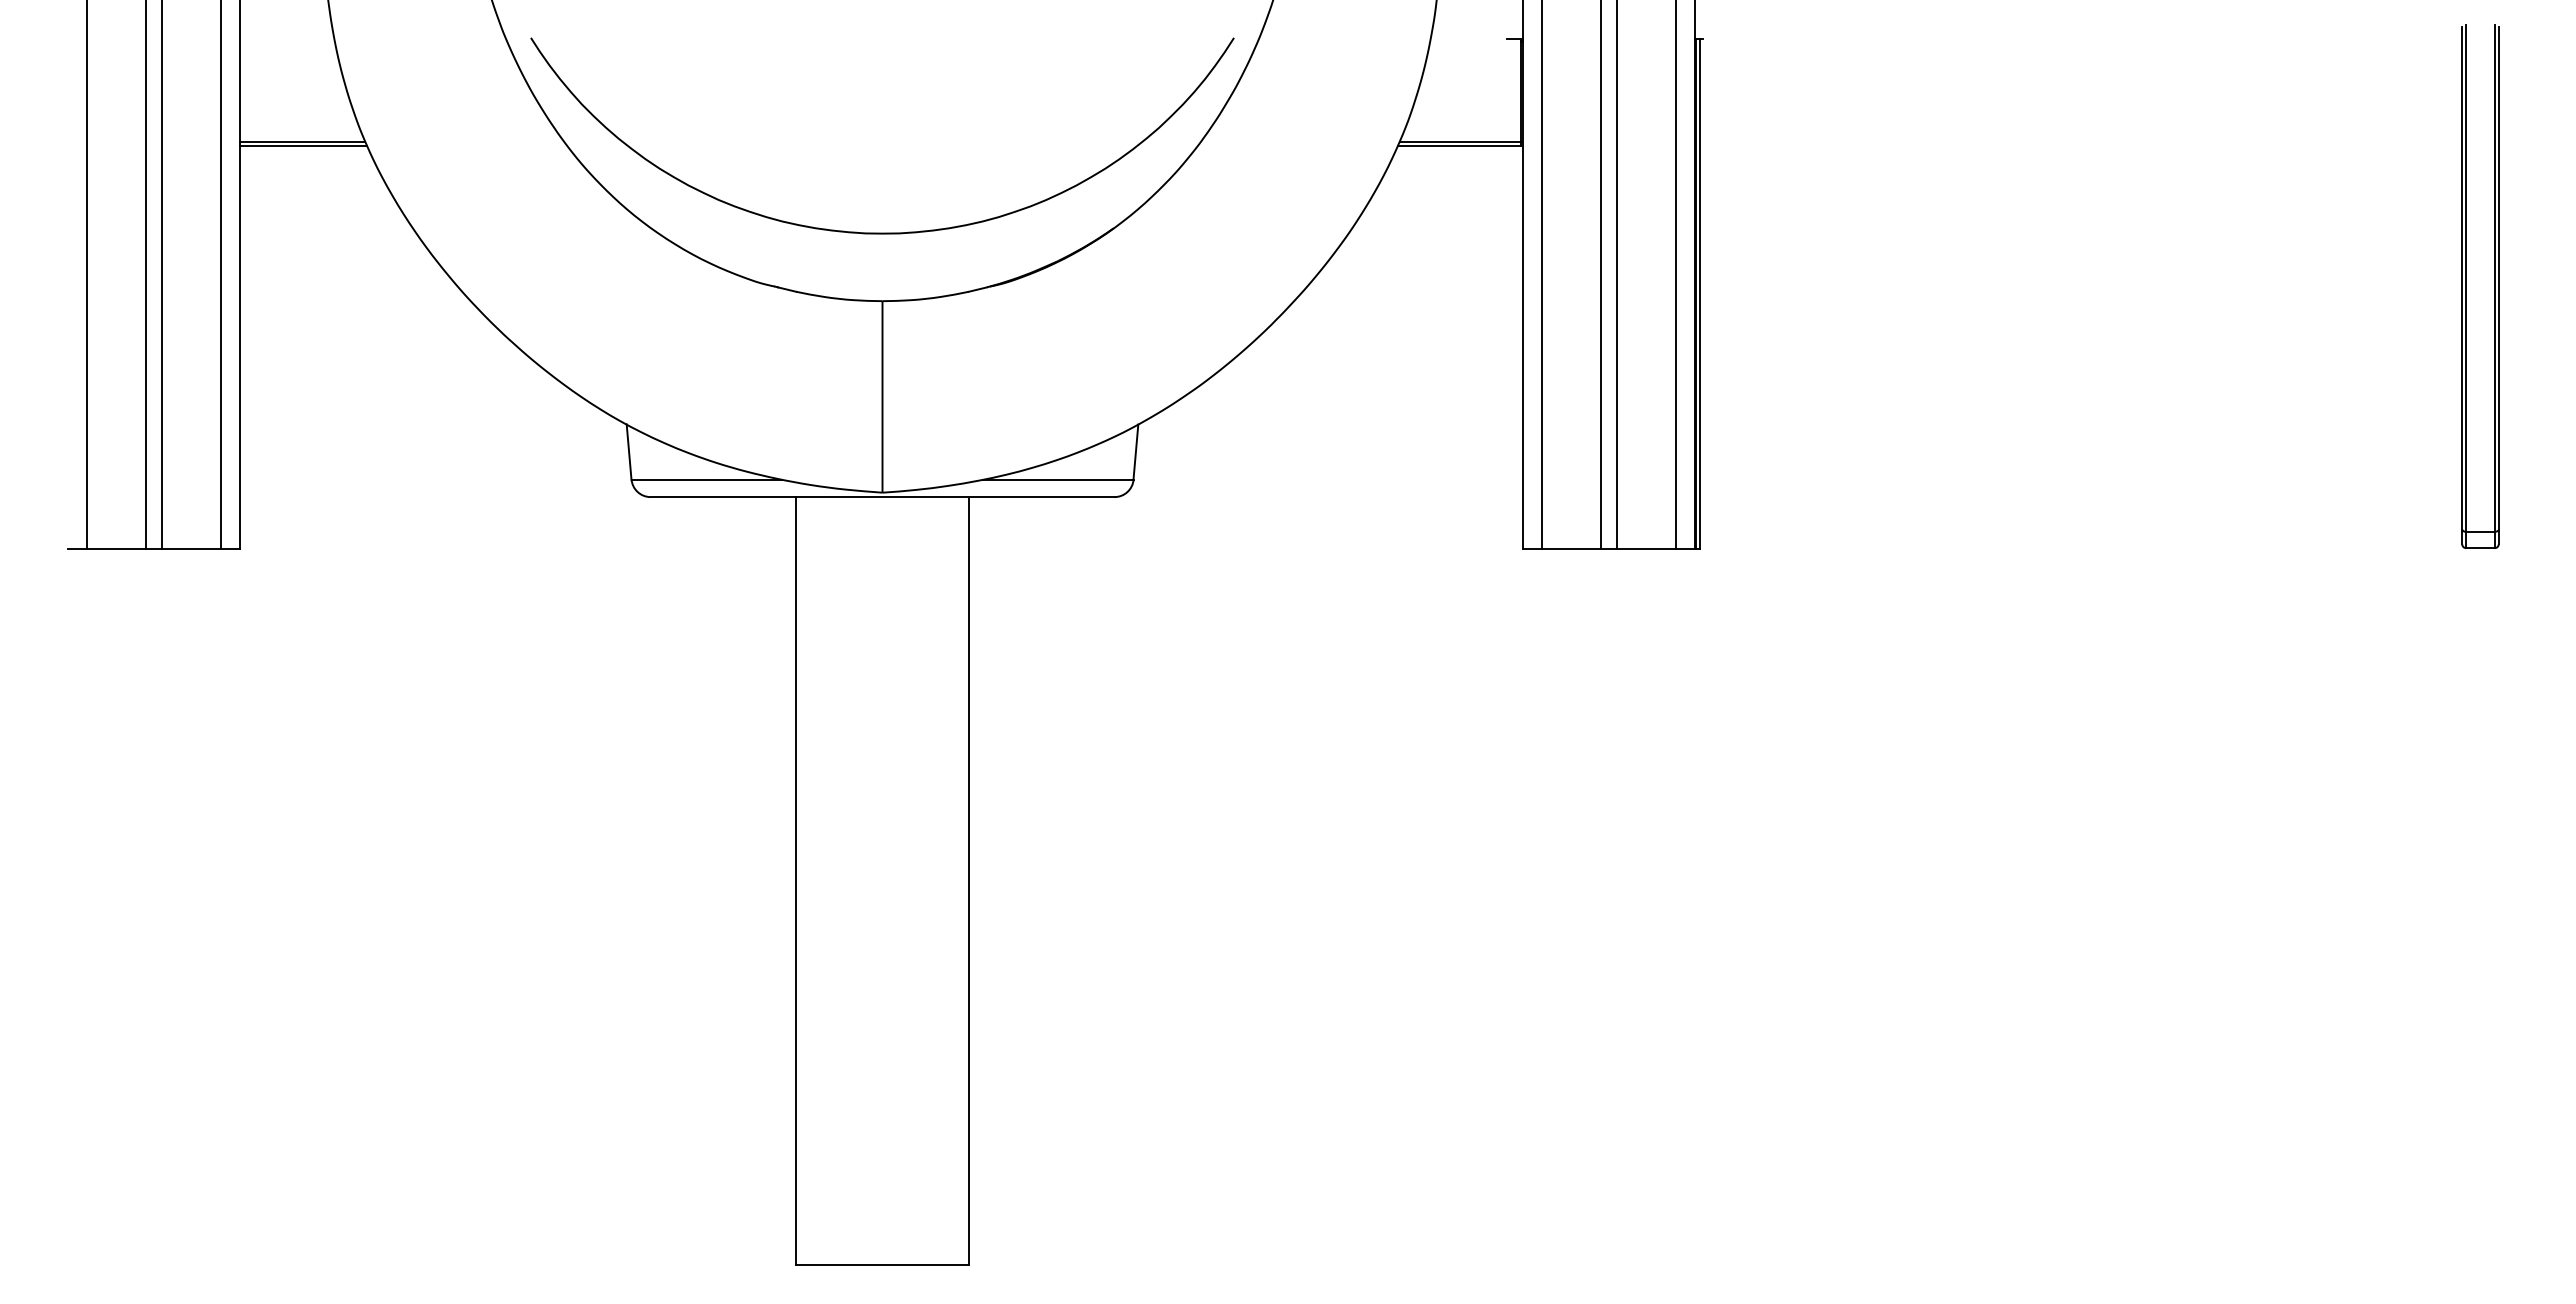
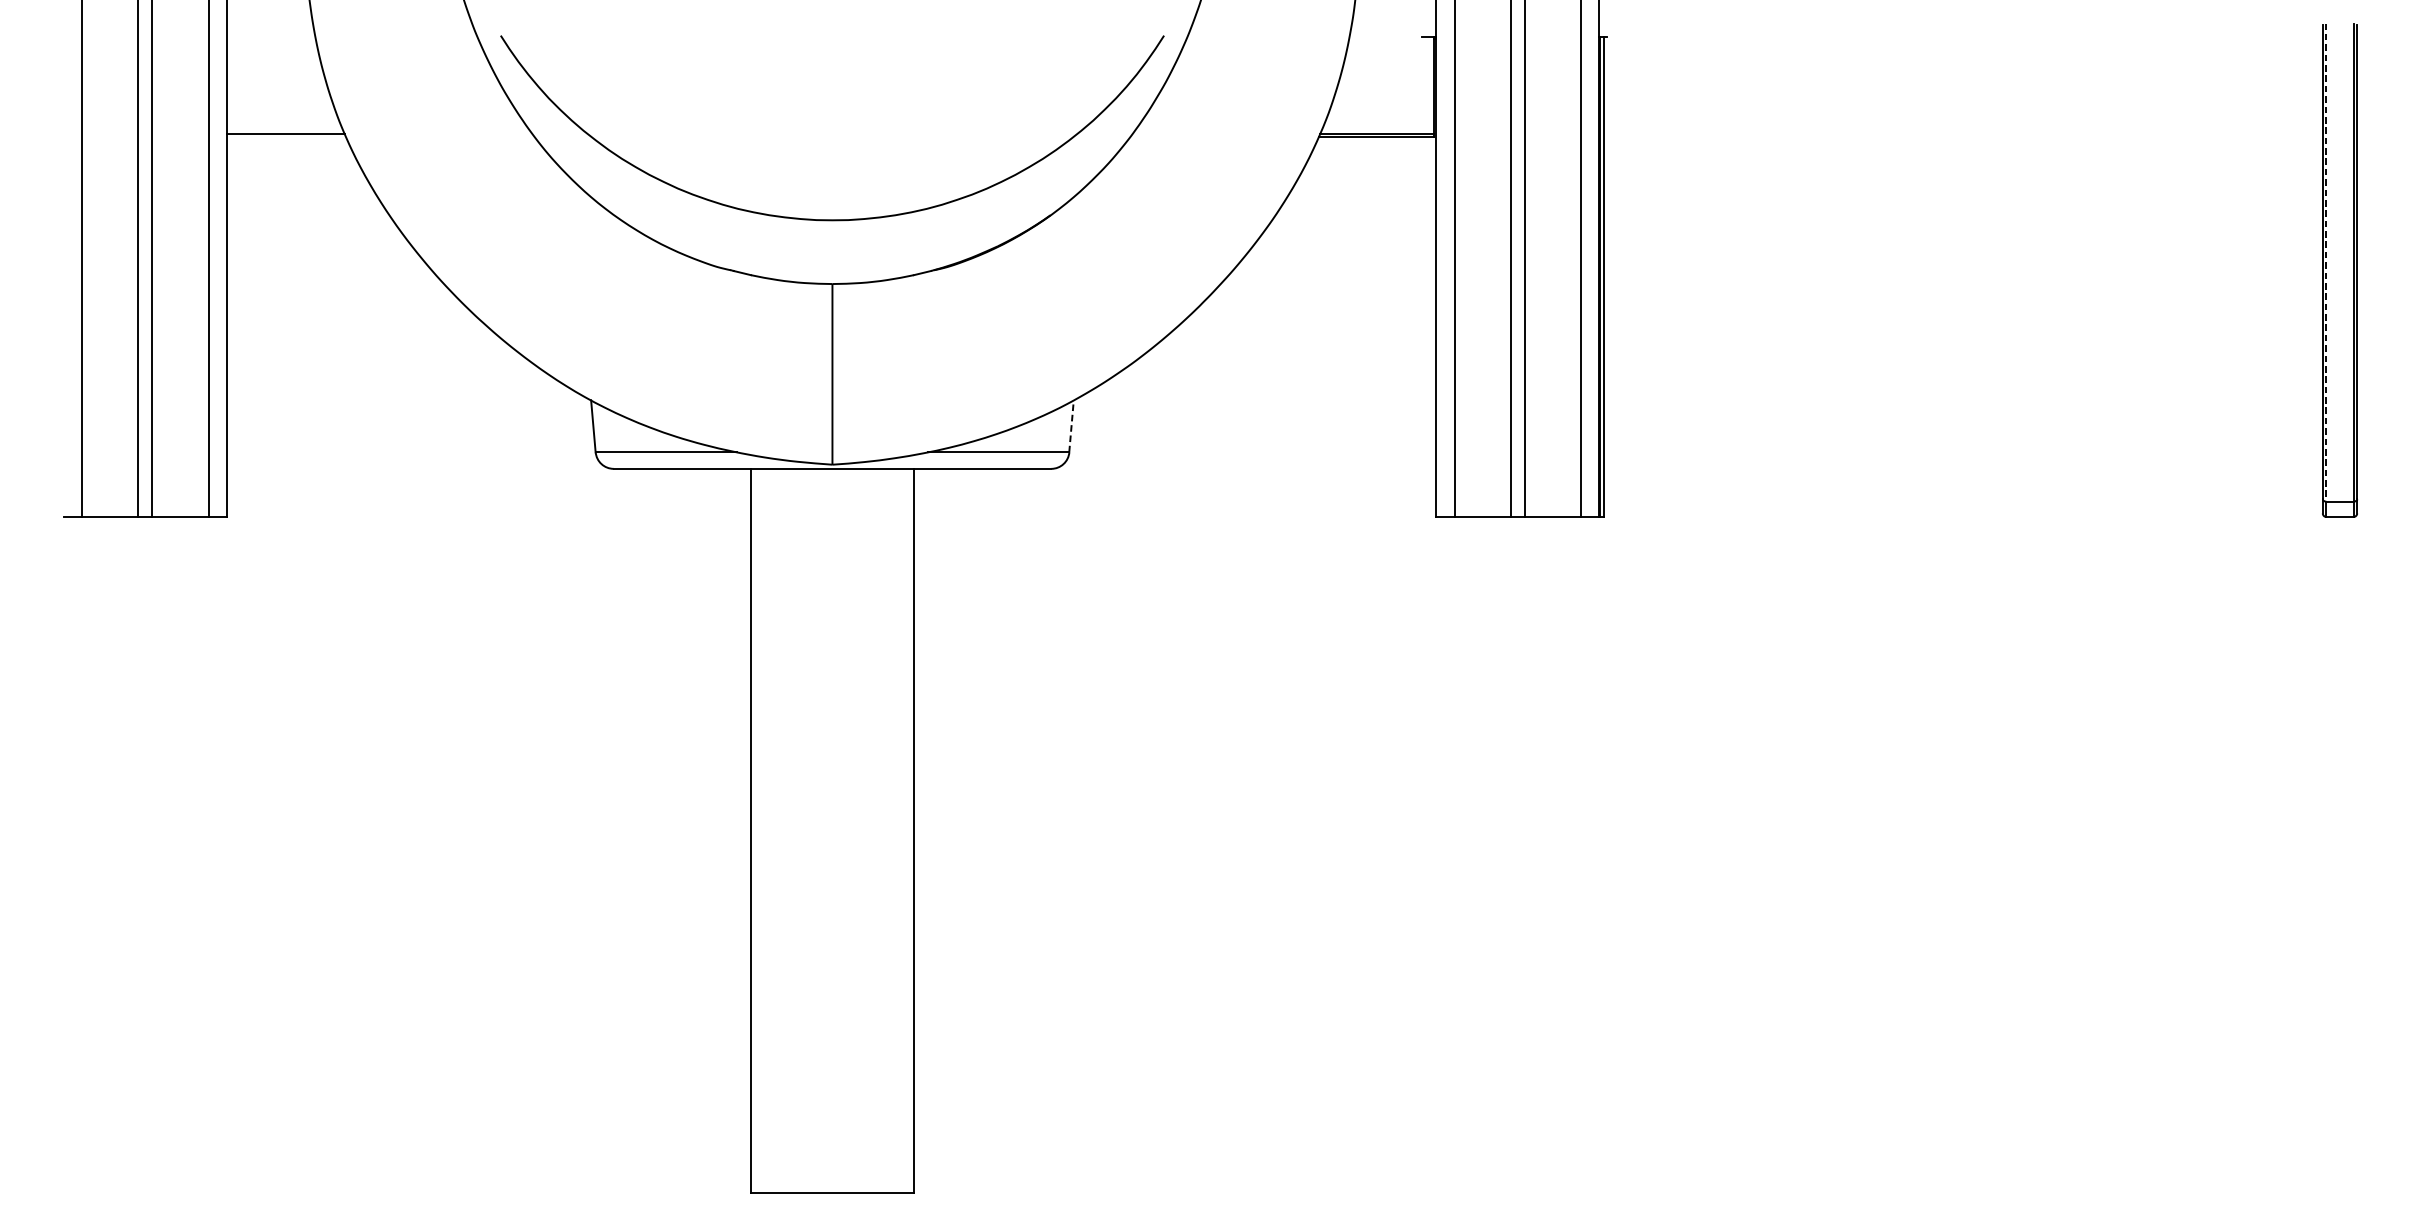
line: (303, 145) -> (286, 137), removed
line: (2466, 278) -> (2326, 262), solid -> dashed
line: (1135, 452) -> (1071, 426), solid -> dashed

